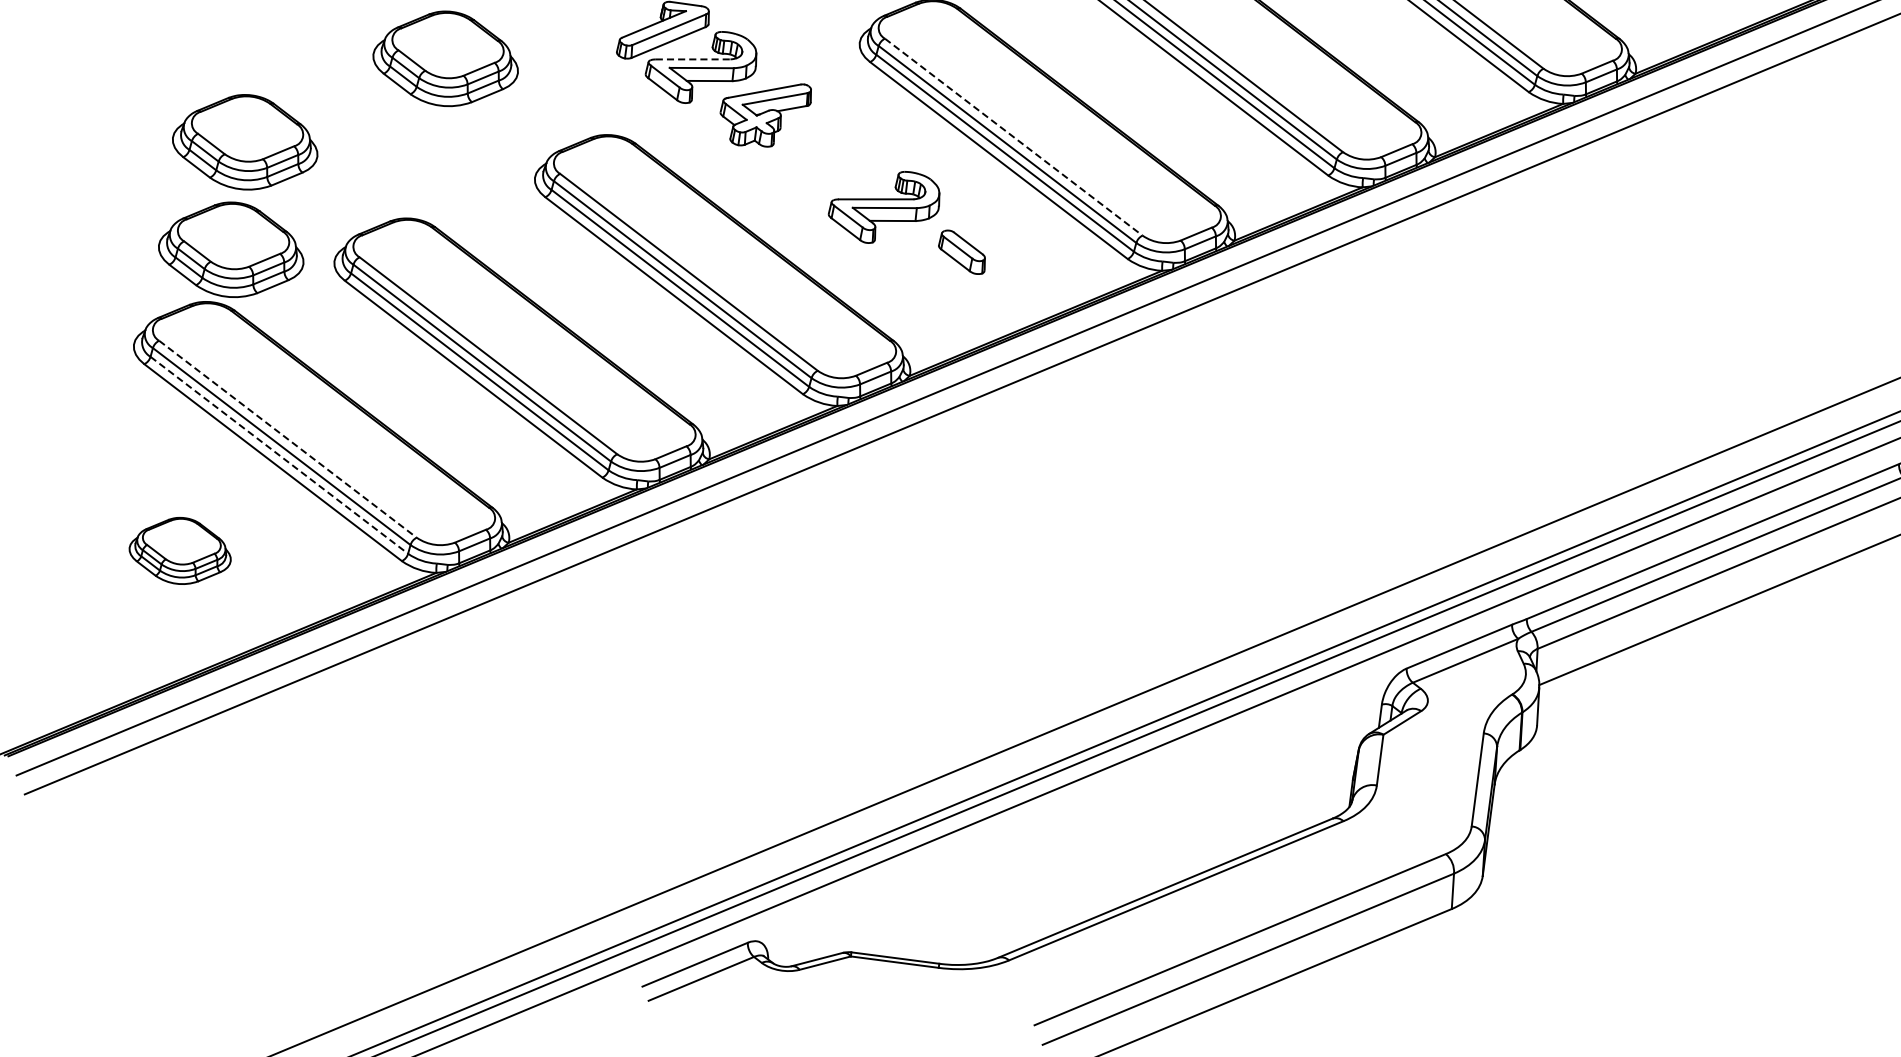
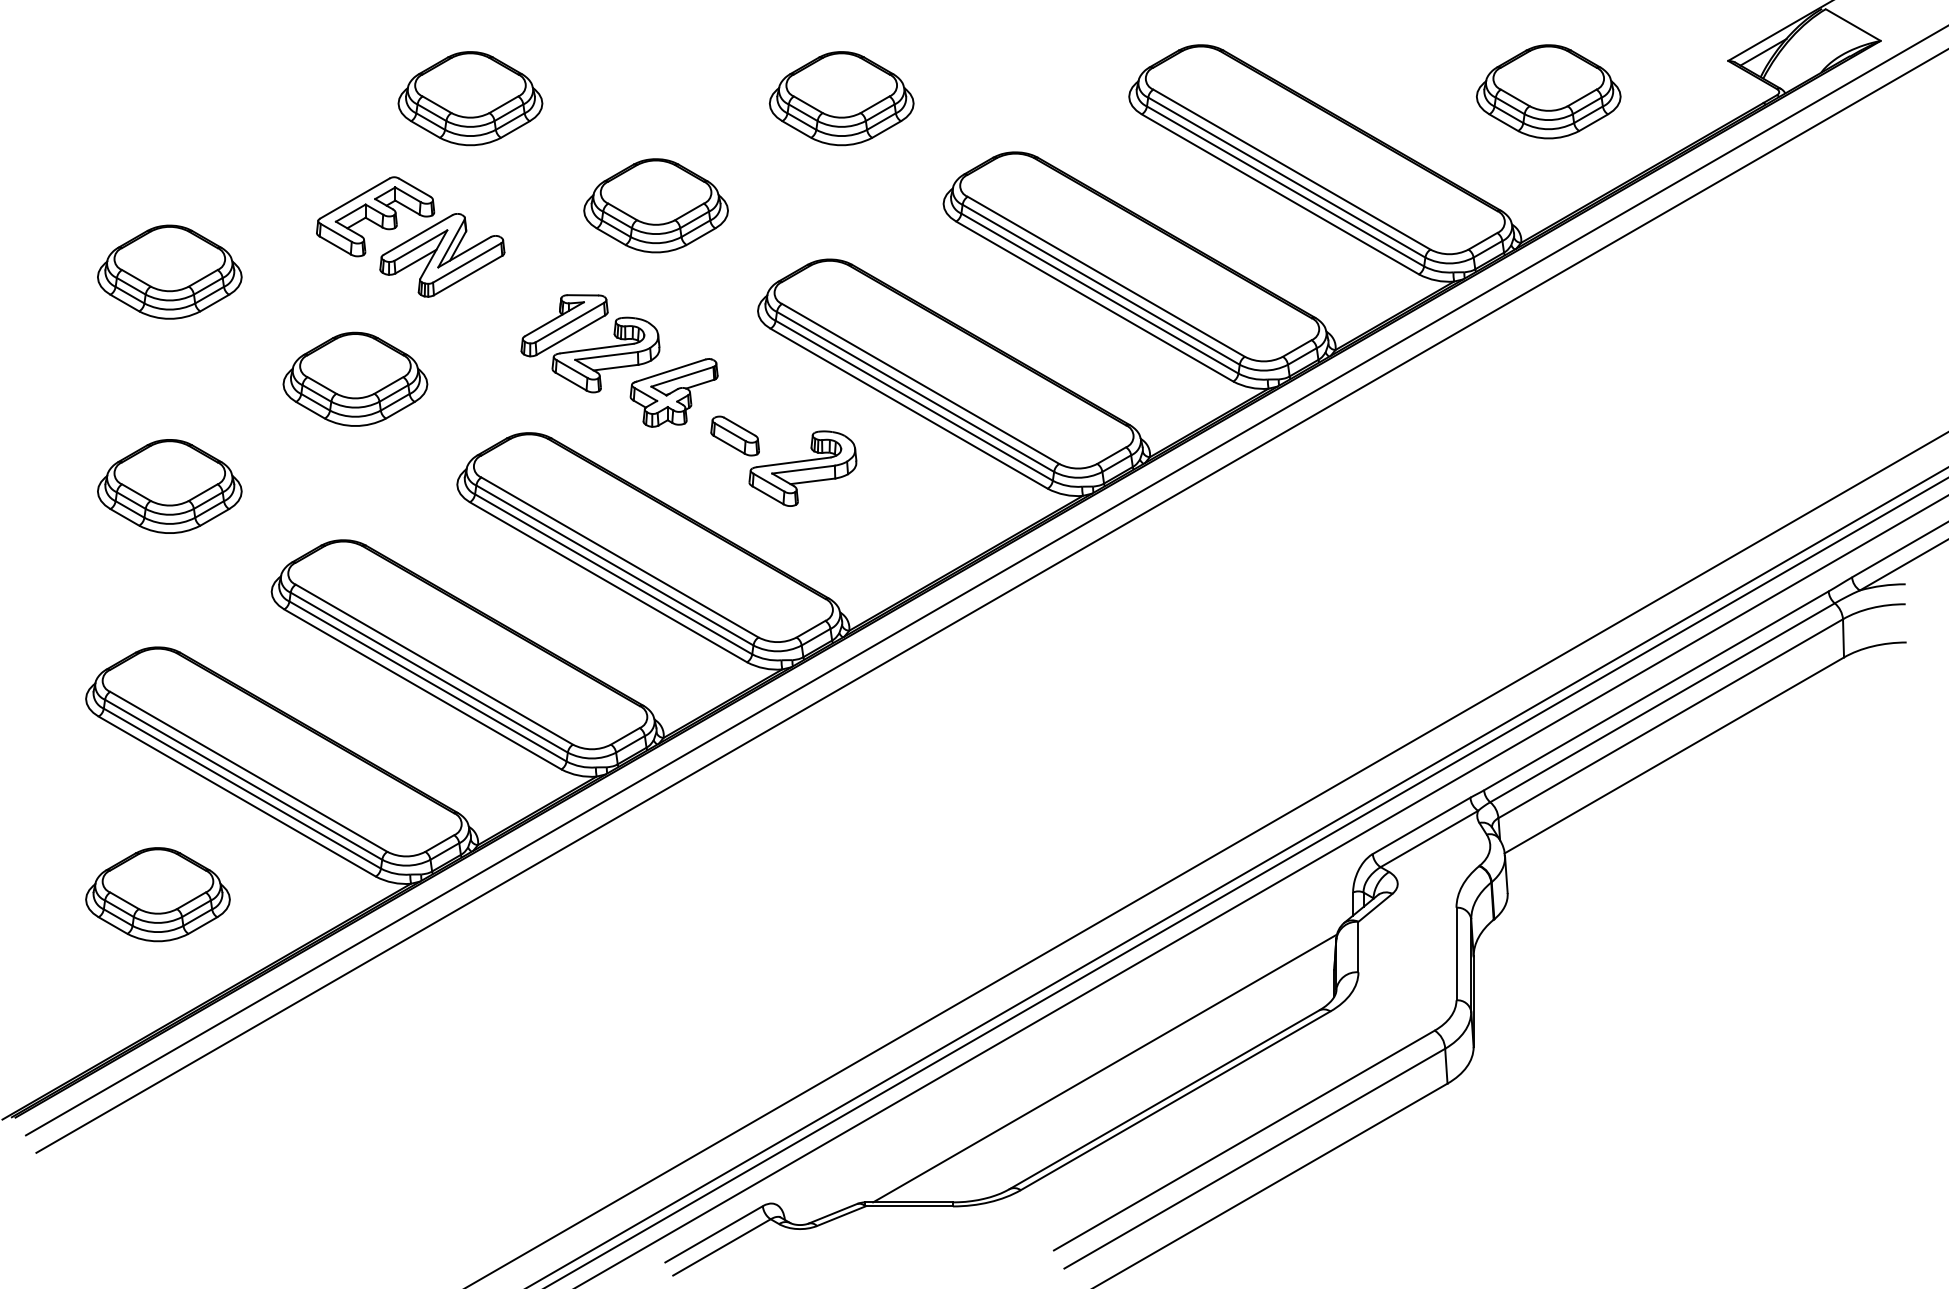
line: (693, 59) -> (597, 348), dashed -> solid
line: (1013, 136) -> (920, 383), dashed -> solid
part: (231, 249) -> (169, 593), removed
part: (961, 251) -> (734, 435), moved
line: (287, 438) -> (248, 771), dashed -> solid
line: (279, 455) -> (242, 788), dashed -> solid
part: (180, 550) -> (157, 894), size x1.43
line: (1109, 849) -> (1104, 1068), added

